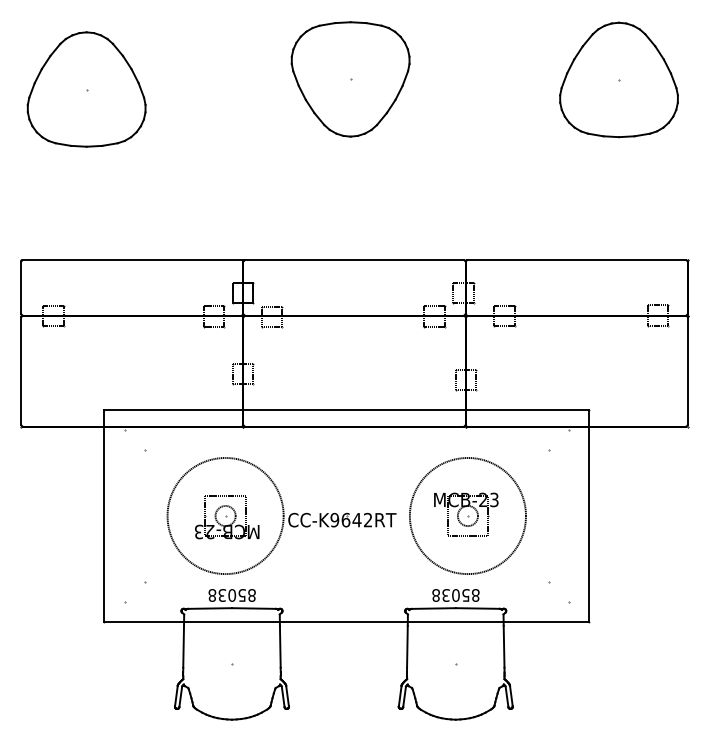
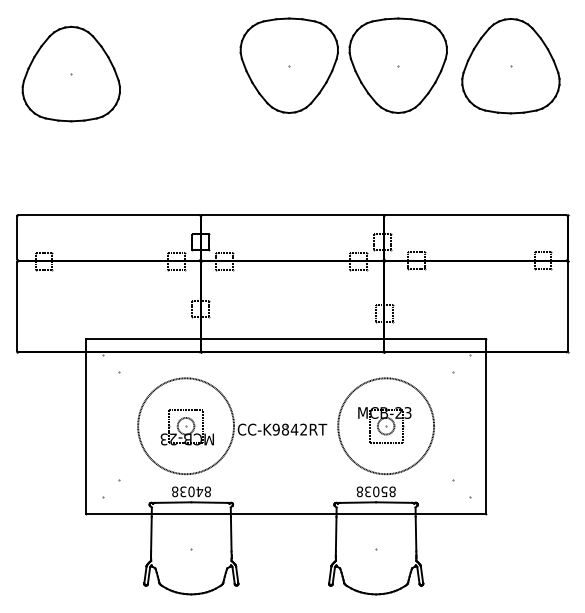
part: (482, 79) -> (398, 65), added
text: (345, 519) -> (285, 429), CC-K9642RT -> CC-K9842RT
text: (242, 595) -> (200, 491), 85038 -> 84038

